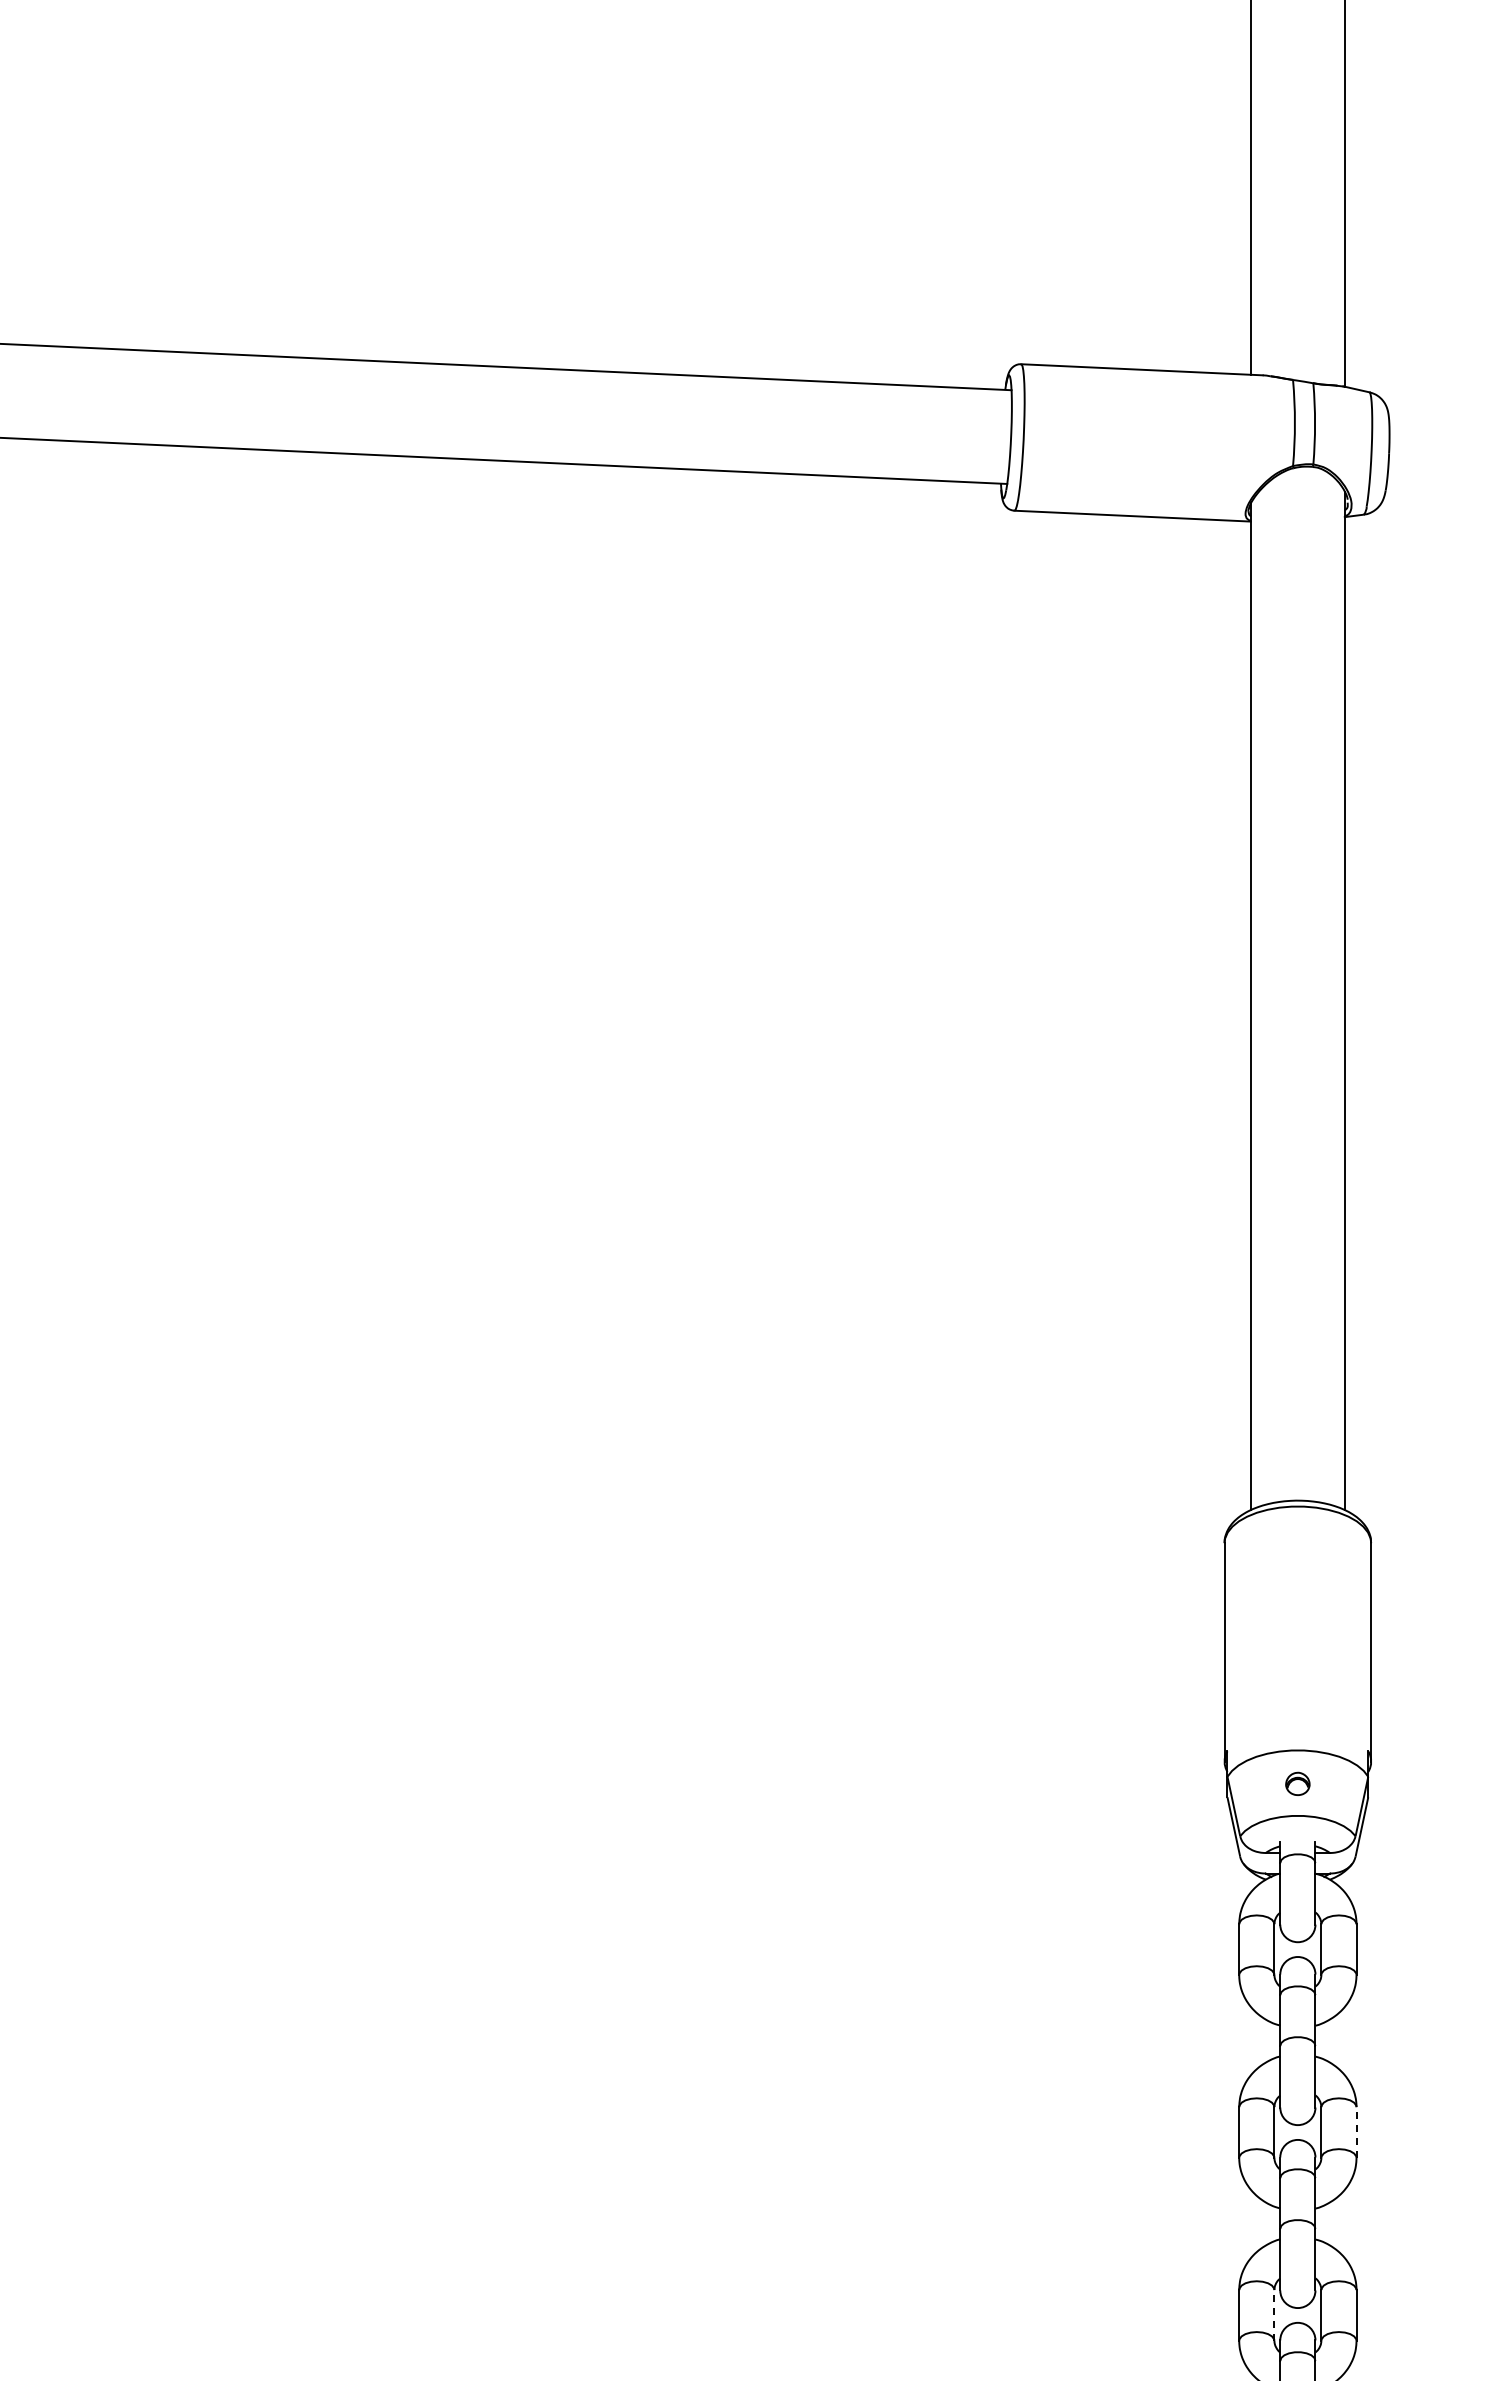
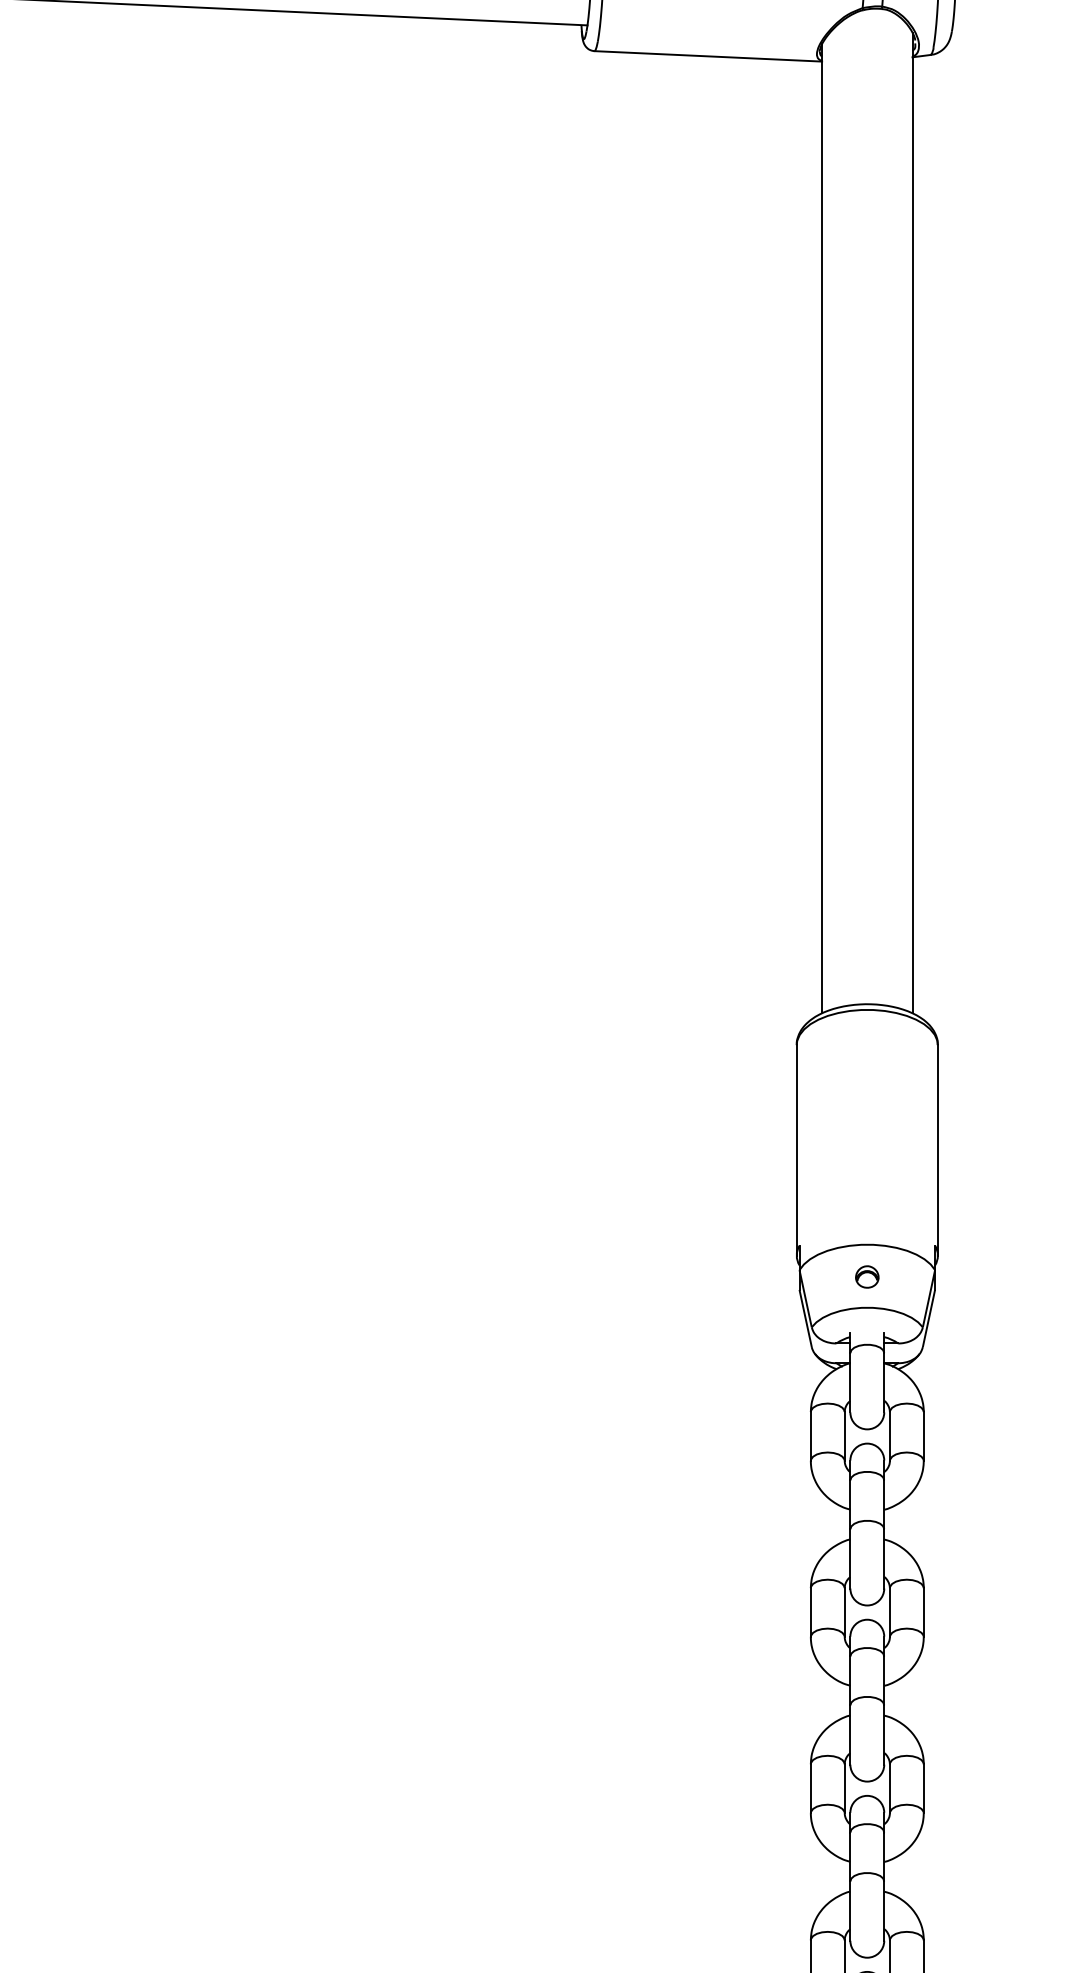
line: (1356, 2132) -> (923, 1612), dashed -> solid
line: (1274, 2314) -> (844, 1787), dashed -> solid

